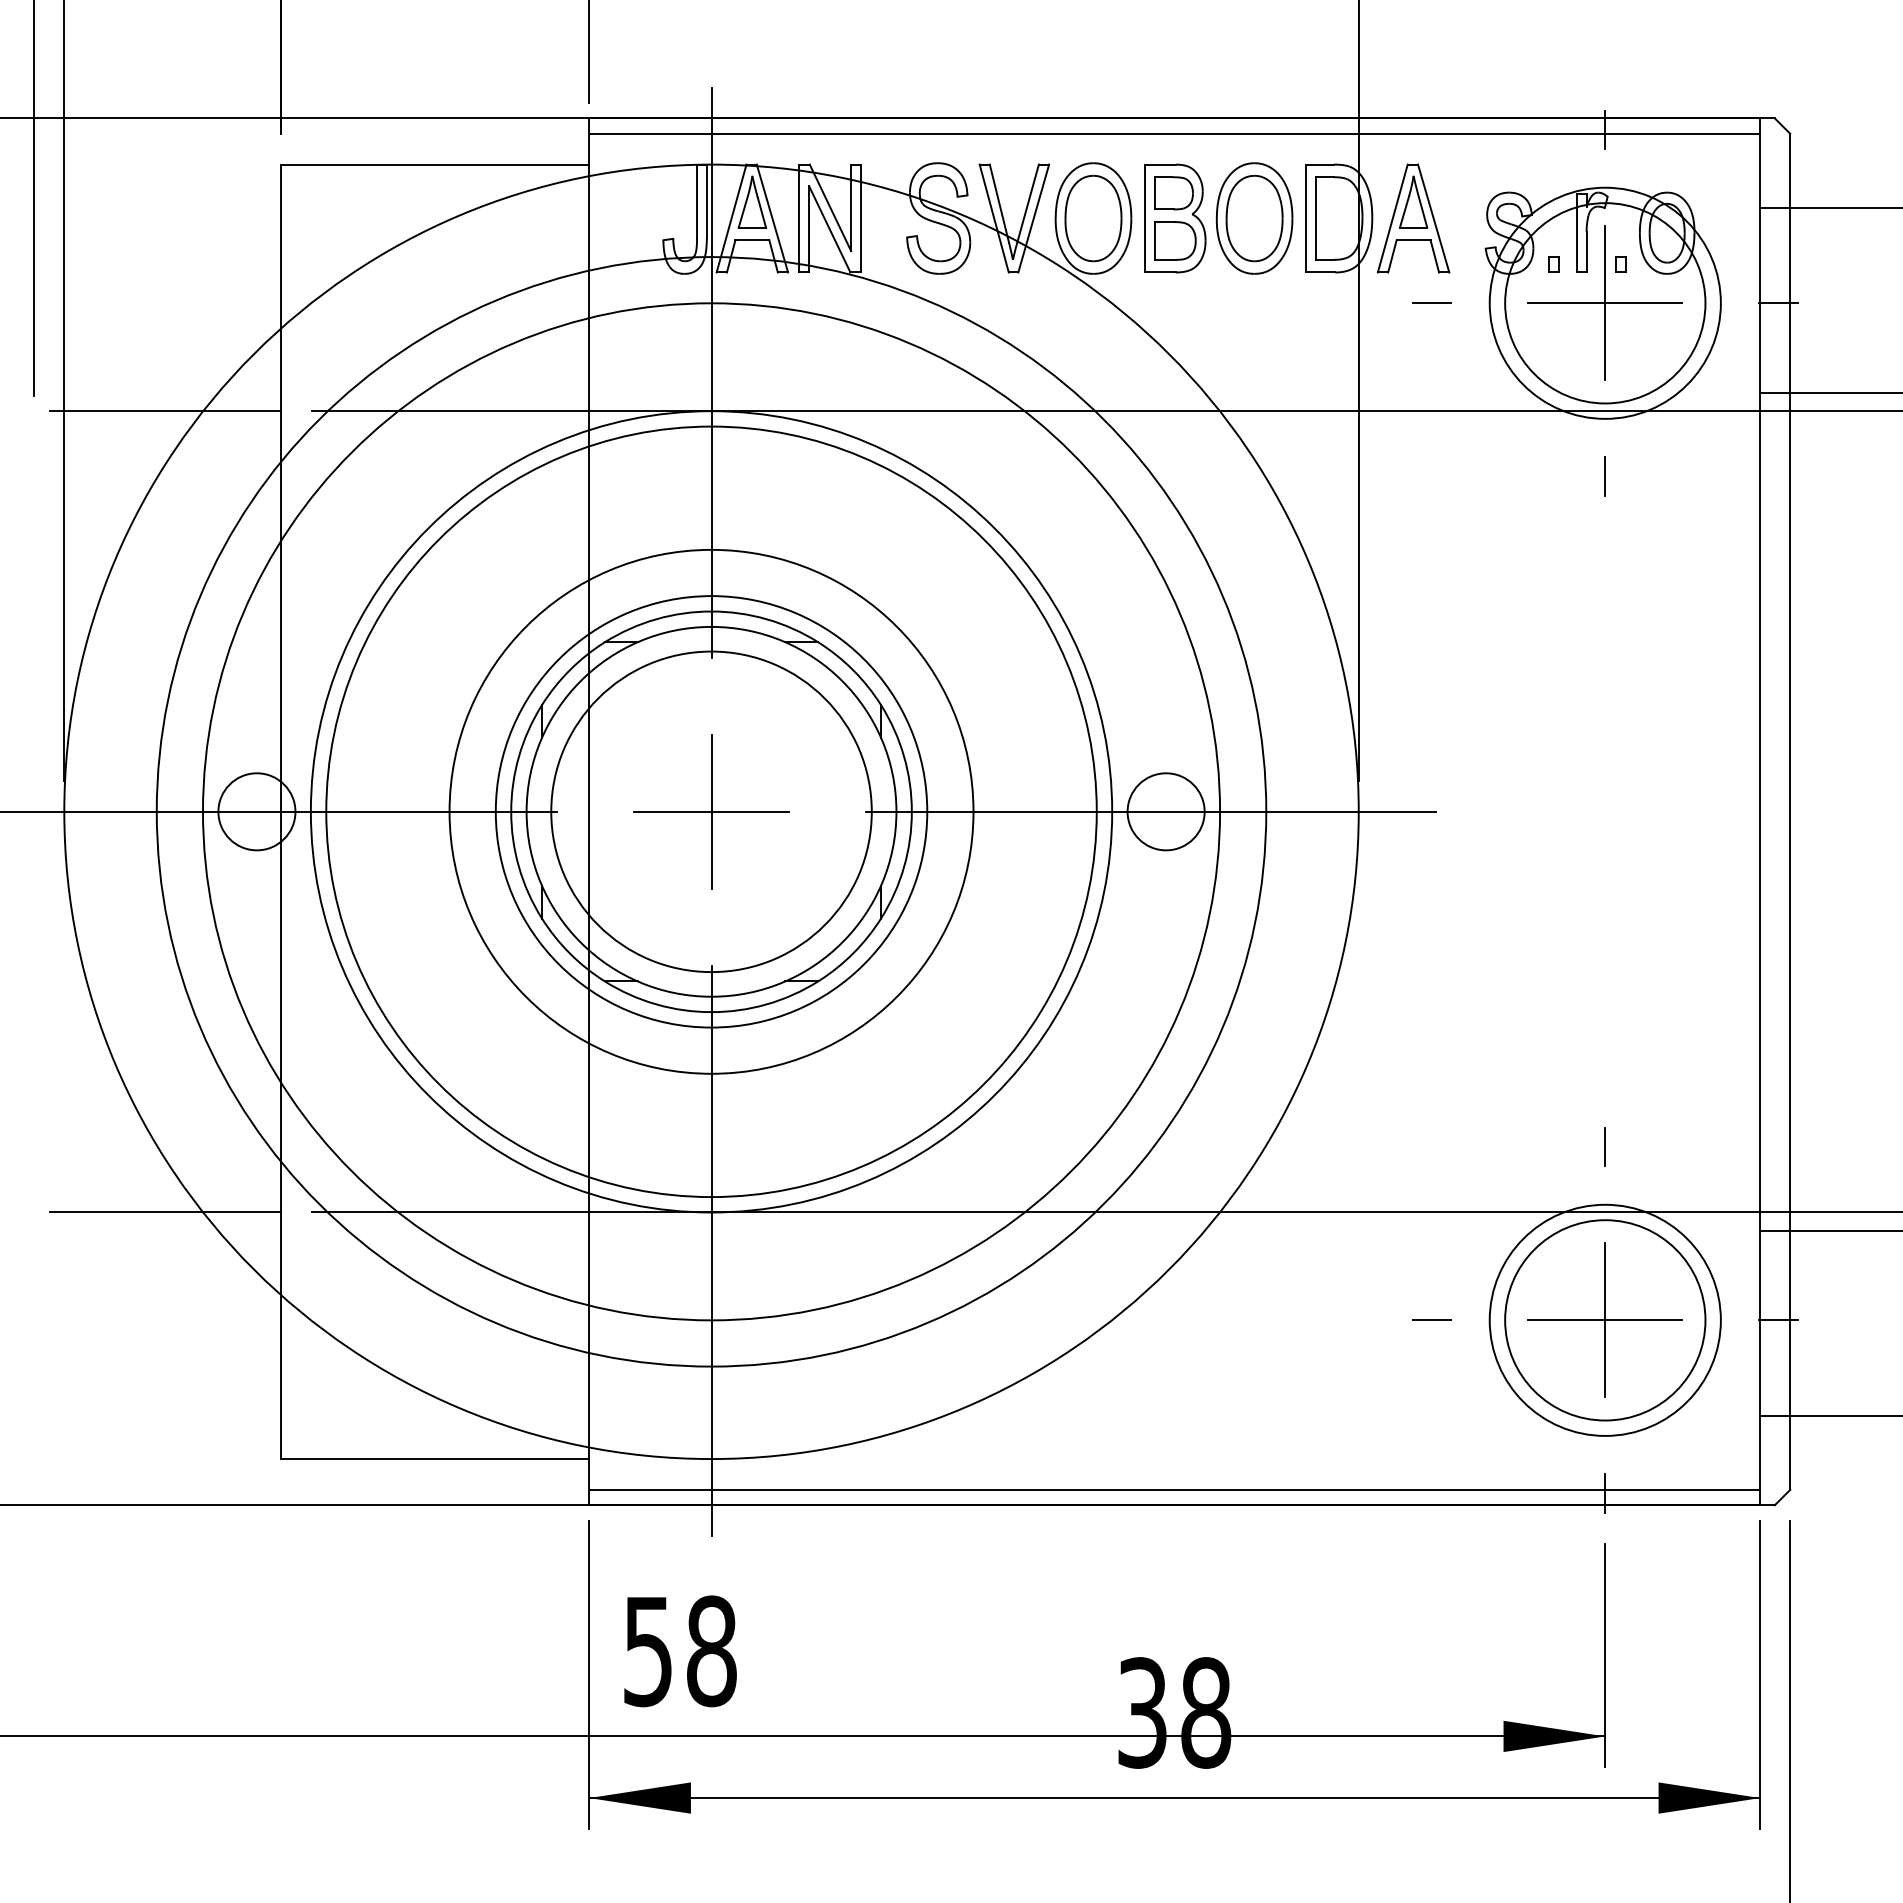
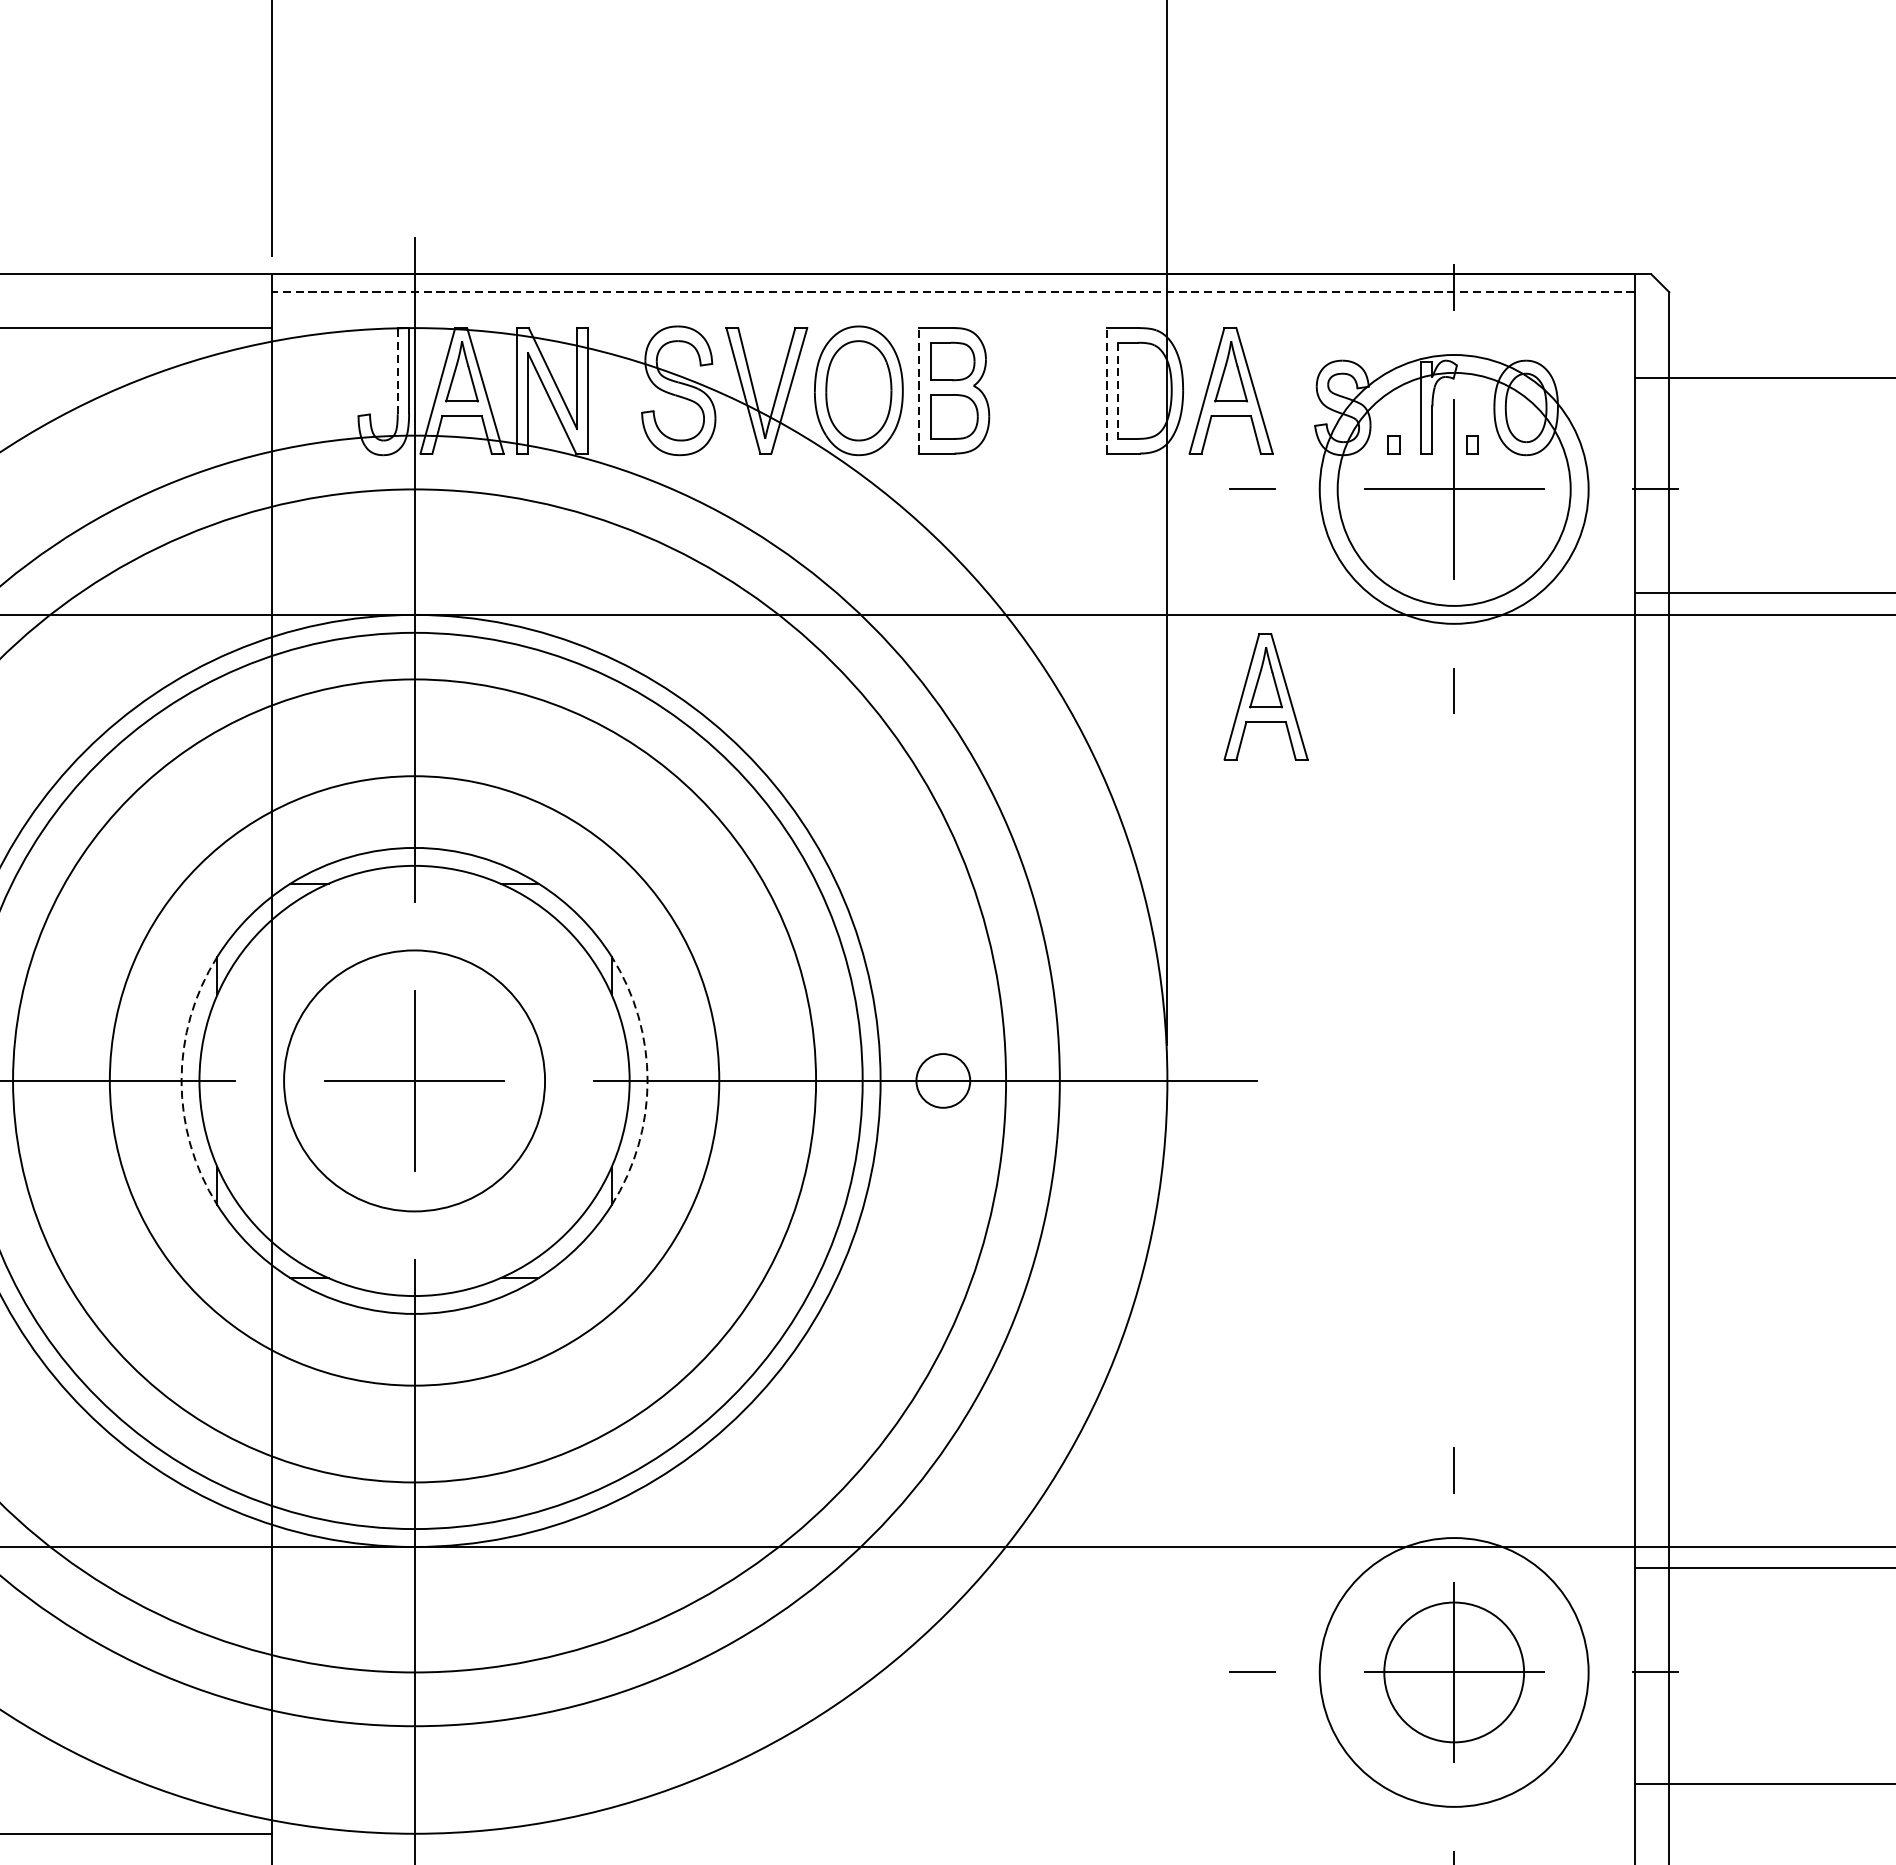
line: (1174, 133) -> (953, 291), solid -> dashed
line: (697, 201) -> (398, 371), solid -> dashed
line: (1145, 218) -> (919, 390), solid -> dashed
part: (1254, 218) -> (1046, 390), removed
line: (1306, 218) -> (1106, 390), solid -> dashed
line: (1316, 219) -> (1118, 391), solid -> dashed
part: (1443, 481) -> (1265, 696), added
arc: (511, 811) -> (181, 1080), solid -> dashed
circle: (711, 811) -> (414, 1080), size x0.7
circle: (711, 811) -> (414, 1080), size x1.6
arc: (911, 811) -> (647, 1080), solid -> dashed
circle: (1165, 811) -> (942, 1080), size x0.6
circle: (1605, 1320) -> (1454, 1672), size x0.6

